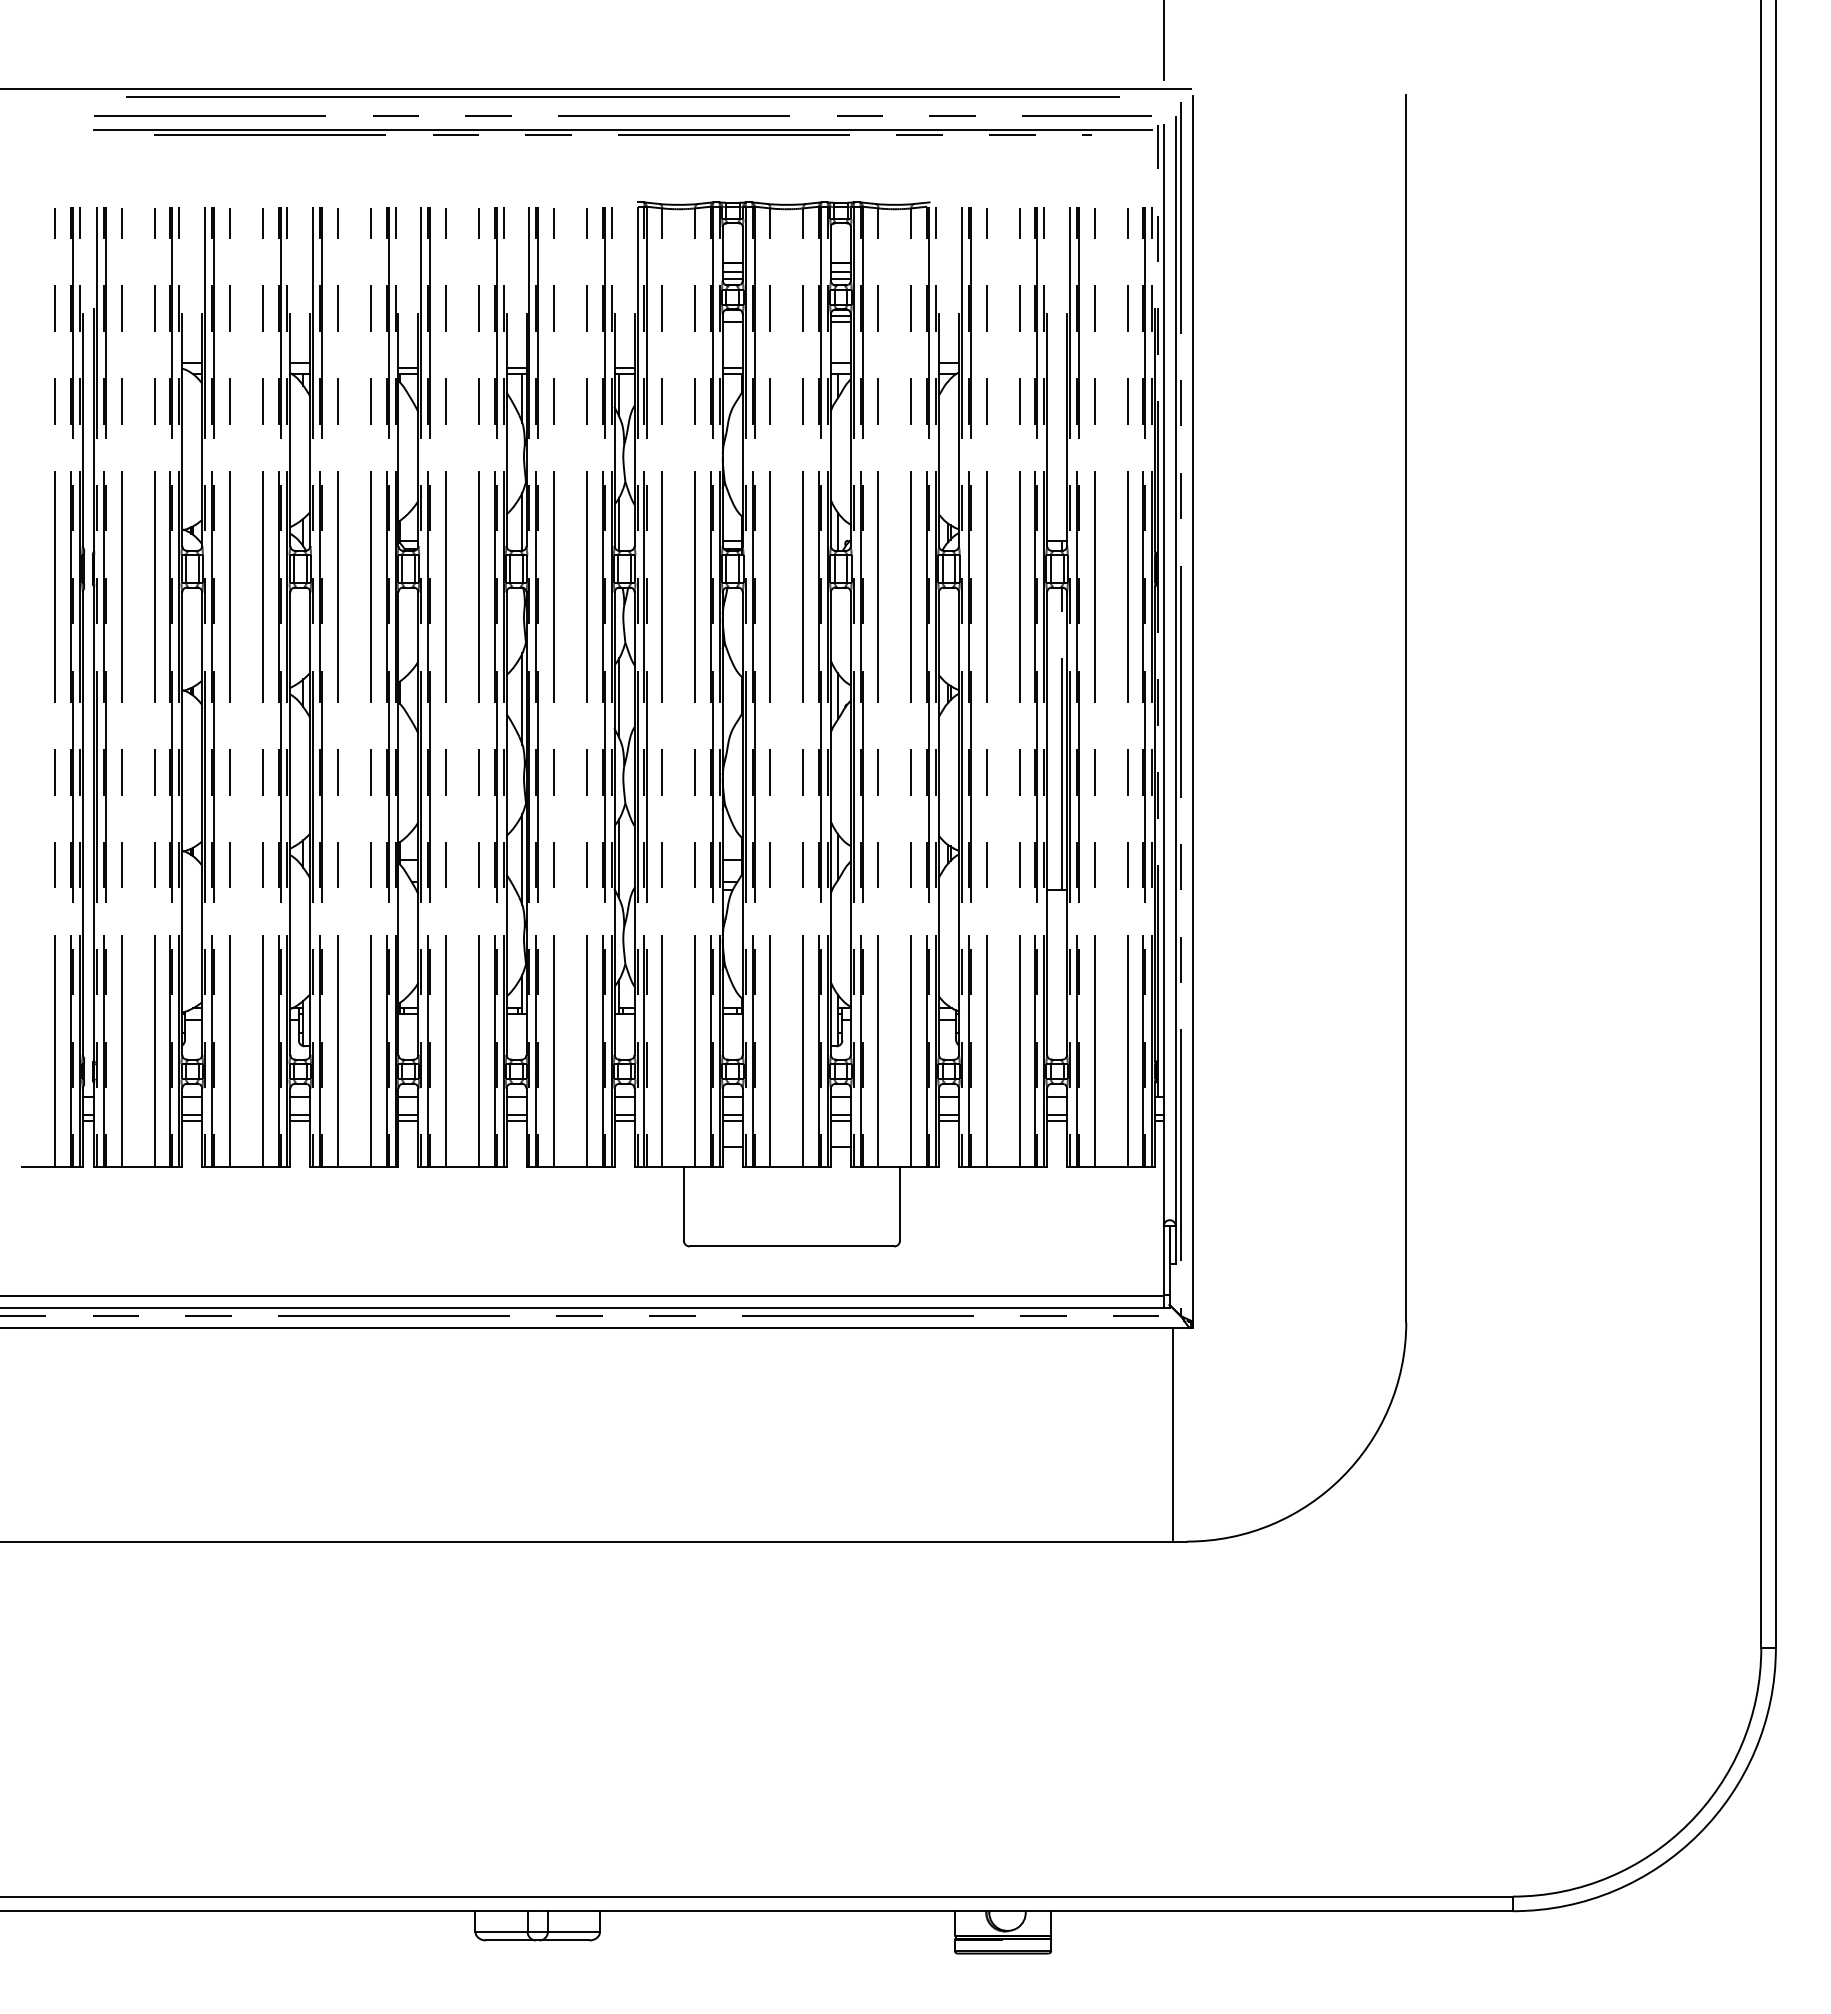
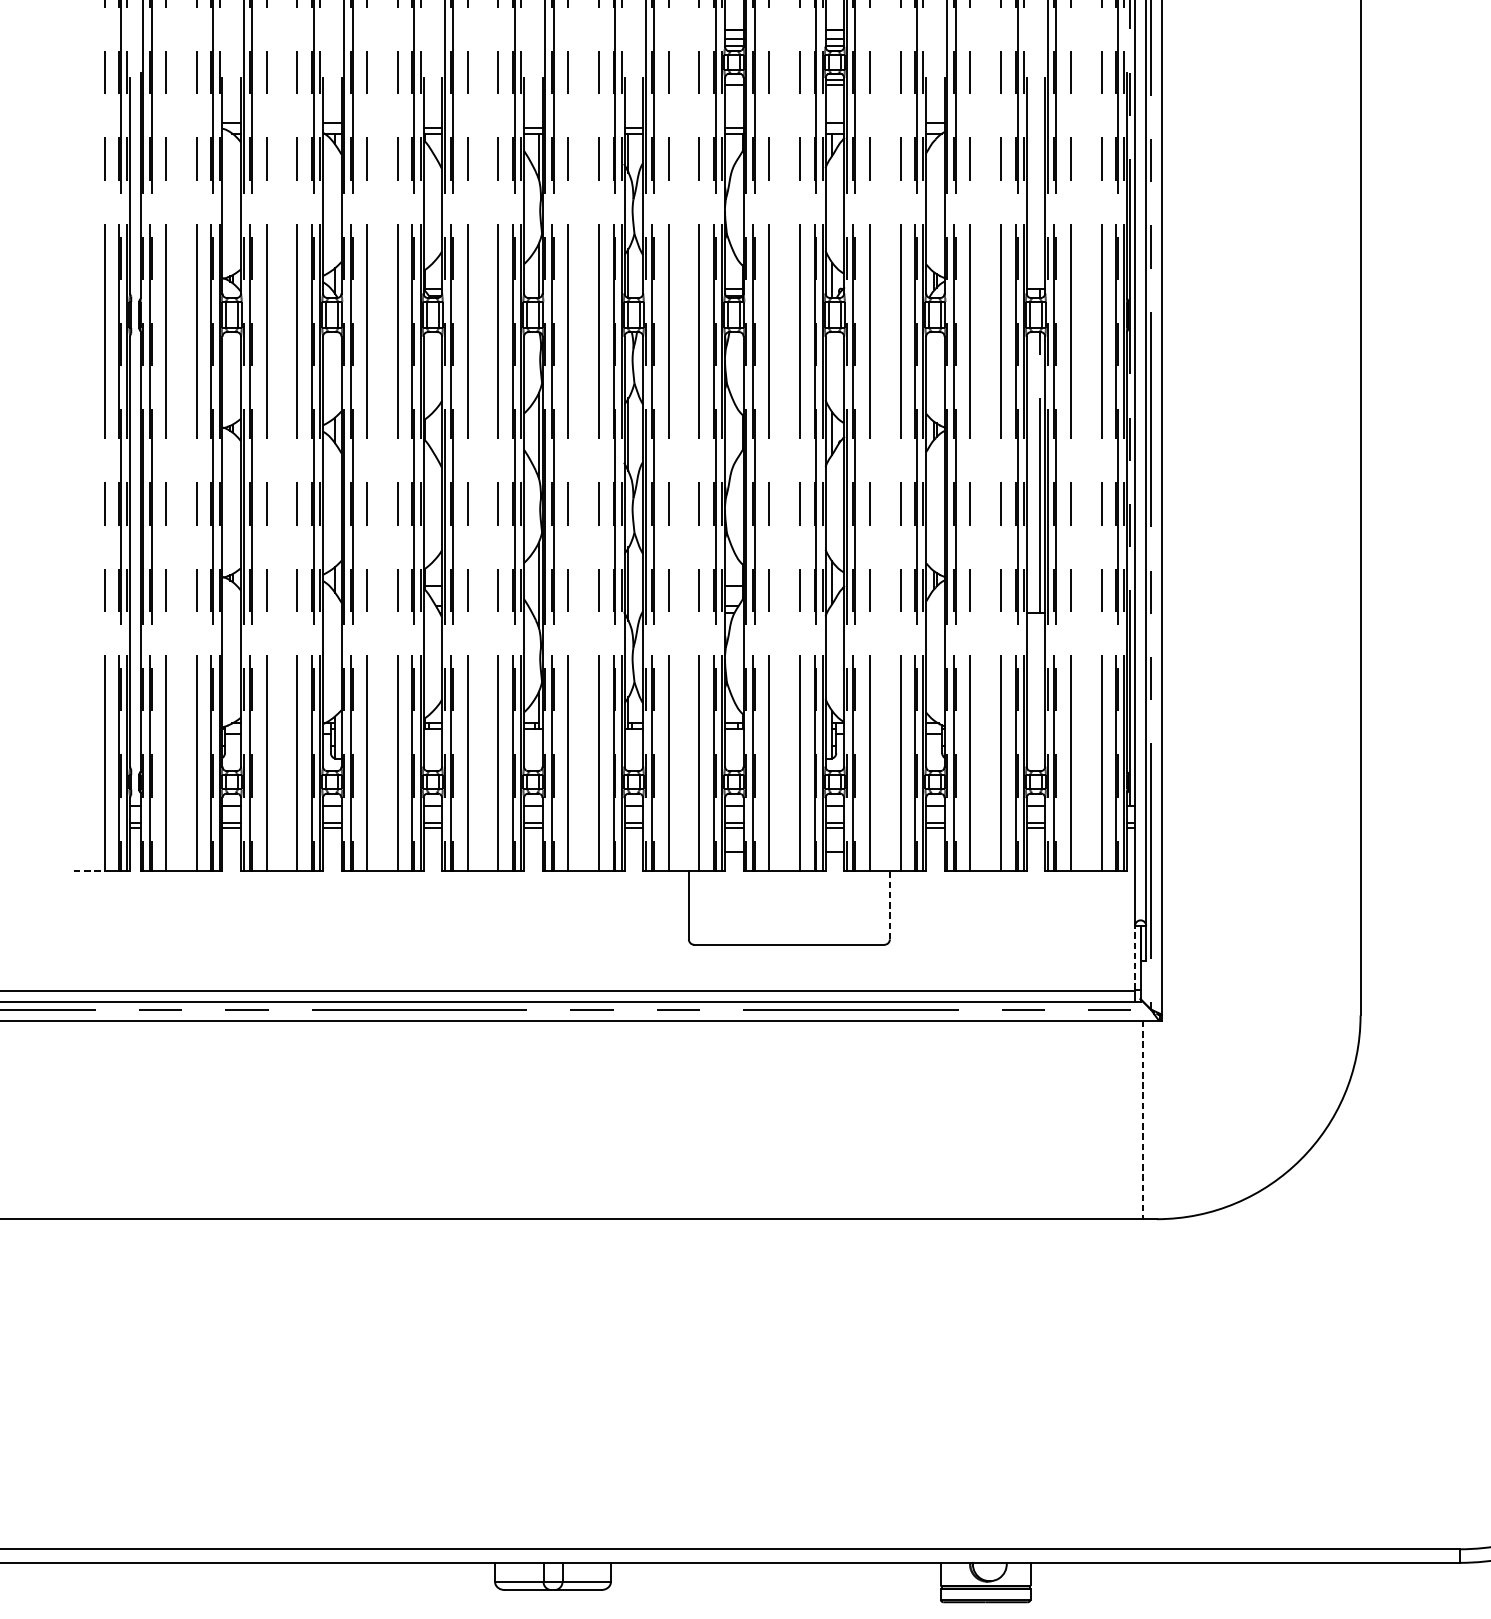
line: (38, 1166) -> (88, 870), solid -> dashed
line: (900, 1203) -> (890, 904), solid -> dashed
line: (1163, 1260) -> (1134, 957), solid -> dashed
line: (1172, 1434) -> (1143, 1119), solid -> dashed

